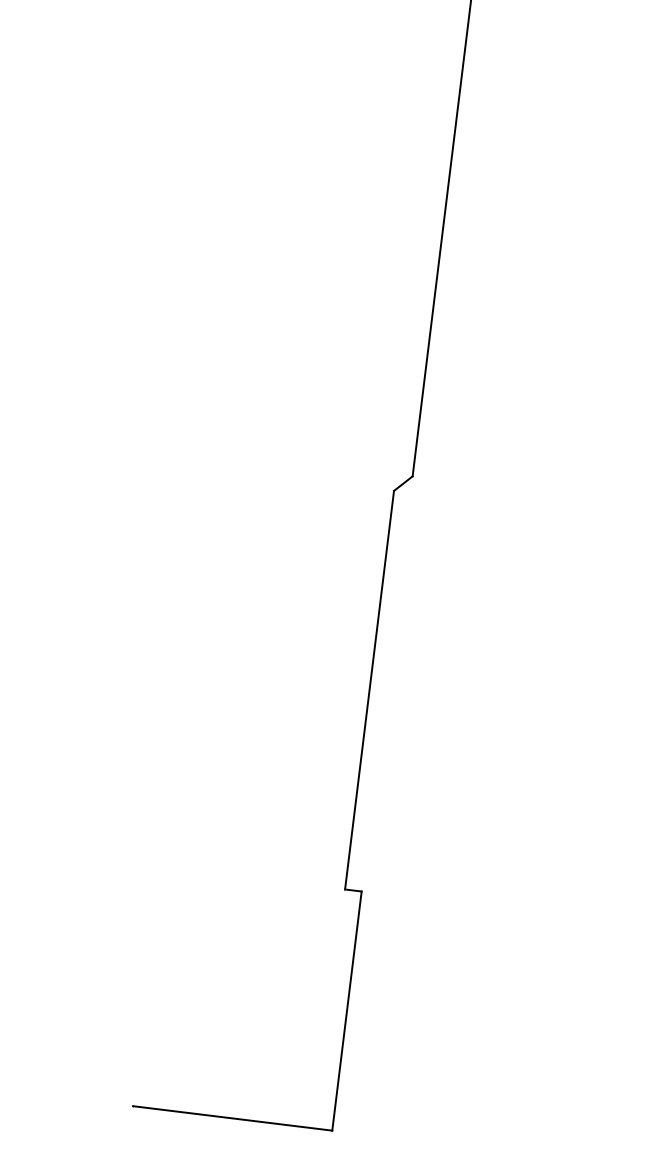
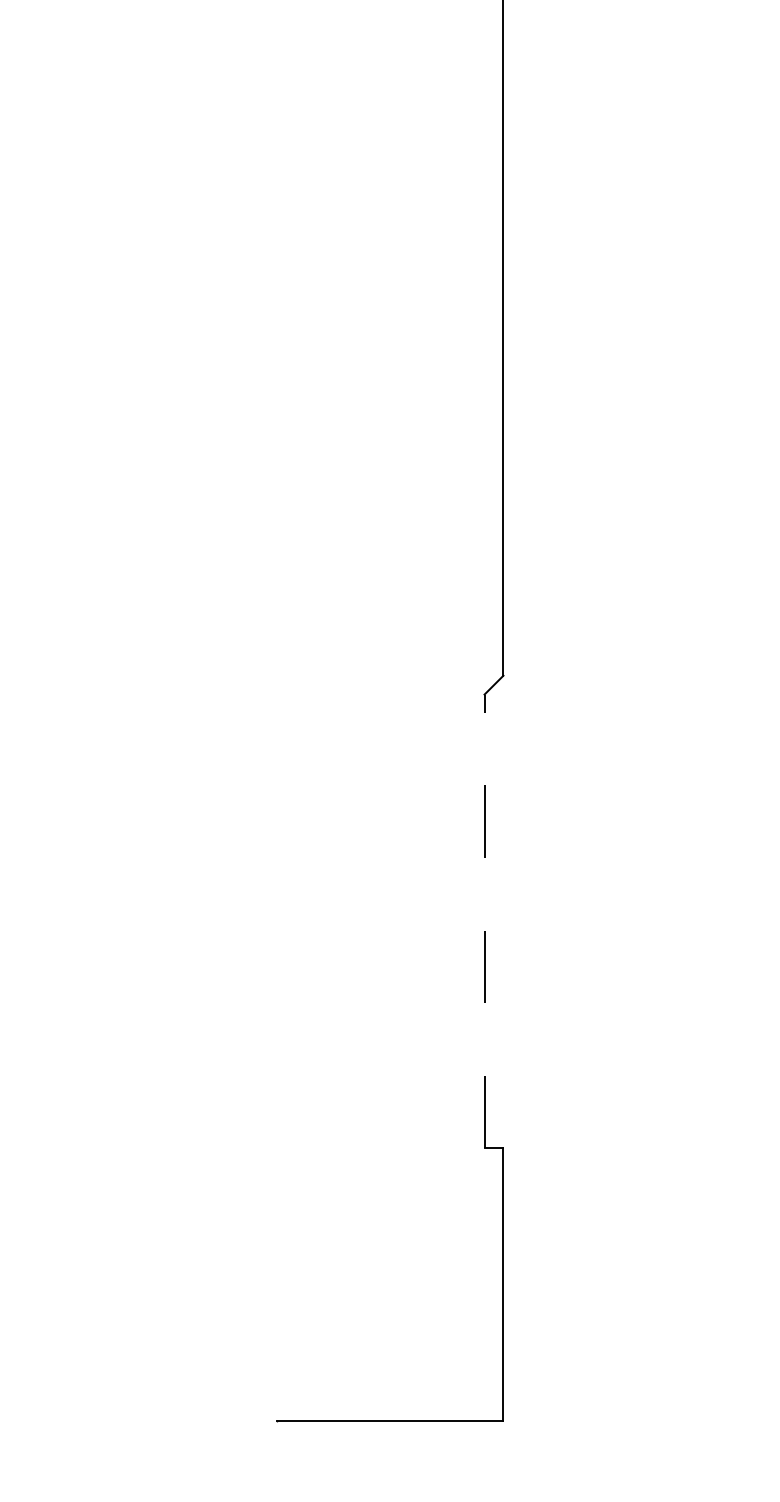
line: (369, 690) -> (484, 921), solid -> dashed

